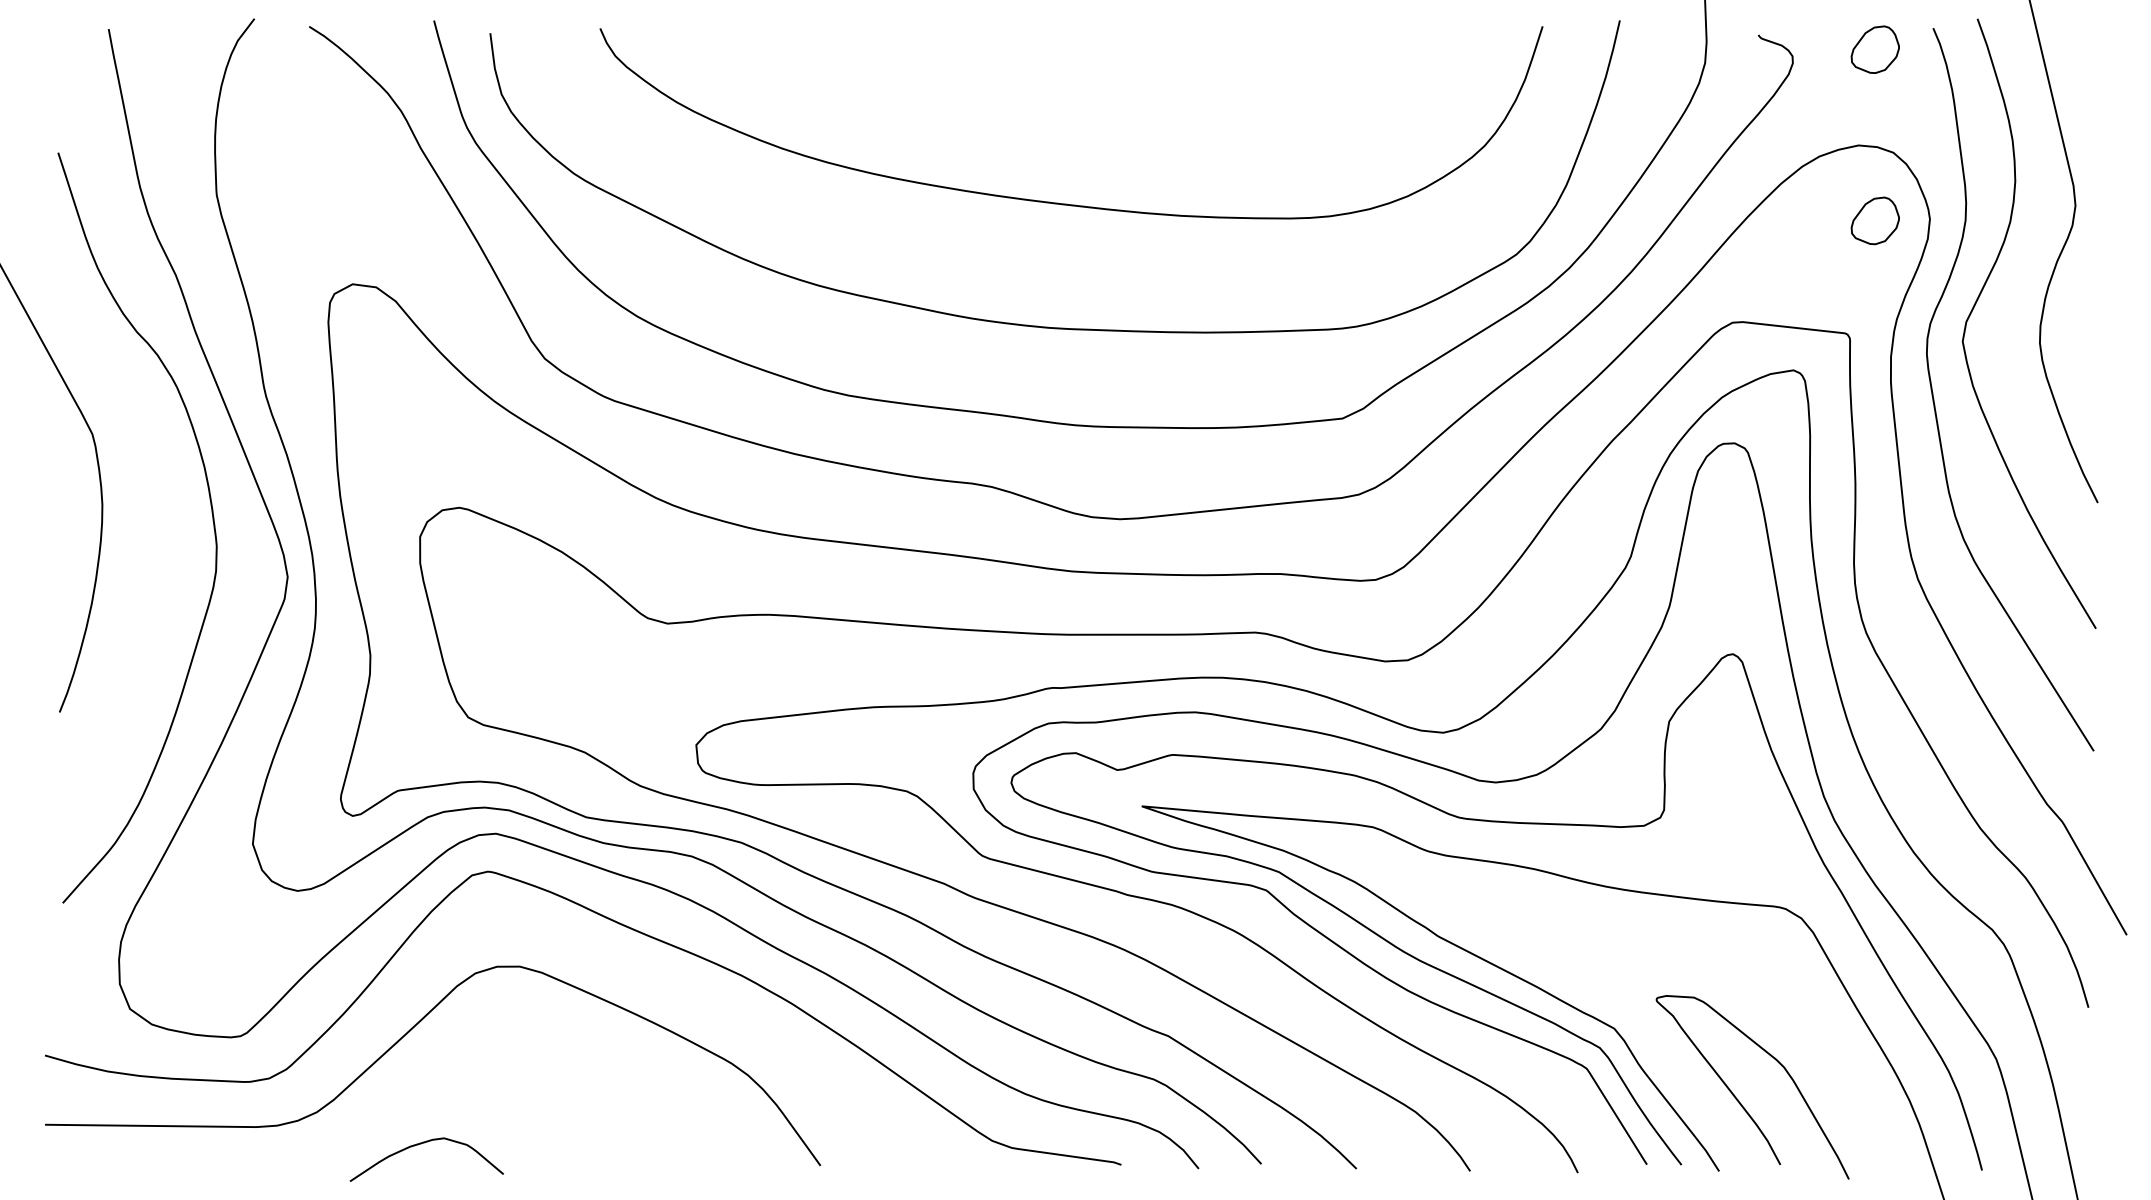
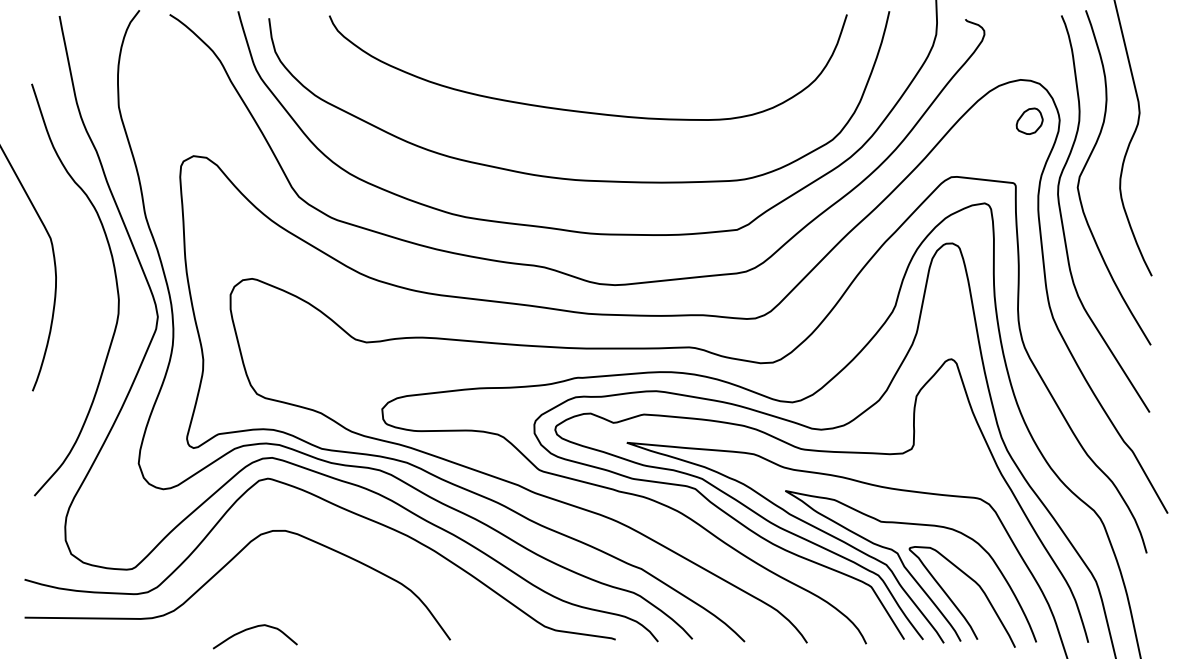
part: (1874, 48) -> (1029, 26), removed
curve: (1652, 1035) -> (907, 568), added
curve: (425, 1144) -> (254, 628), moved

